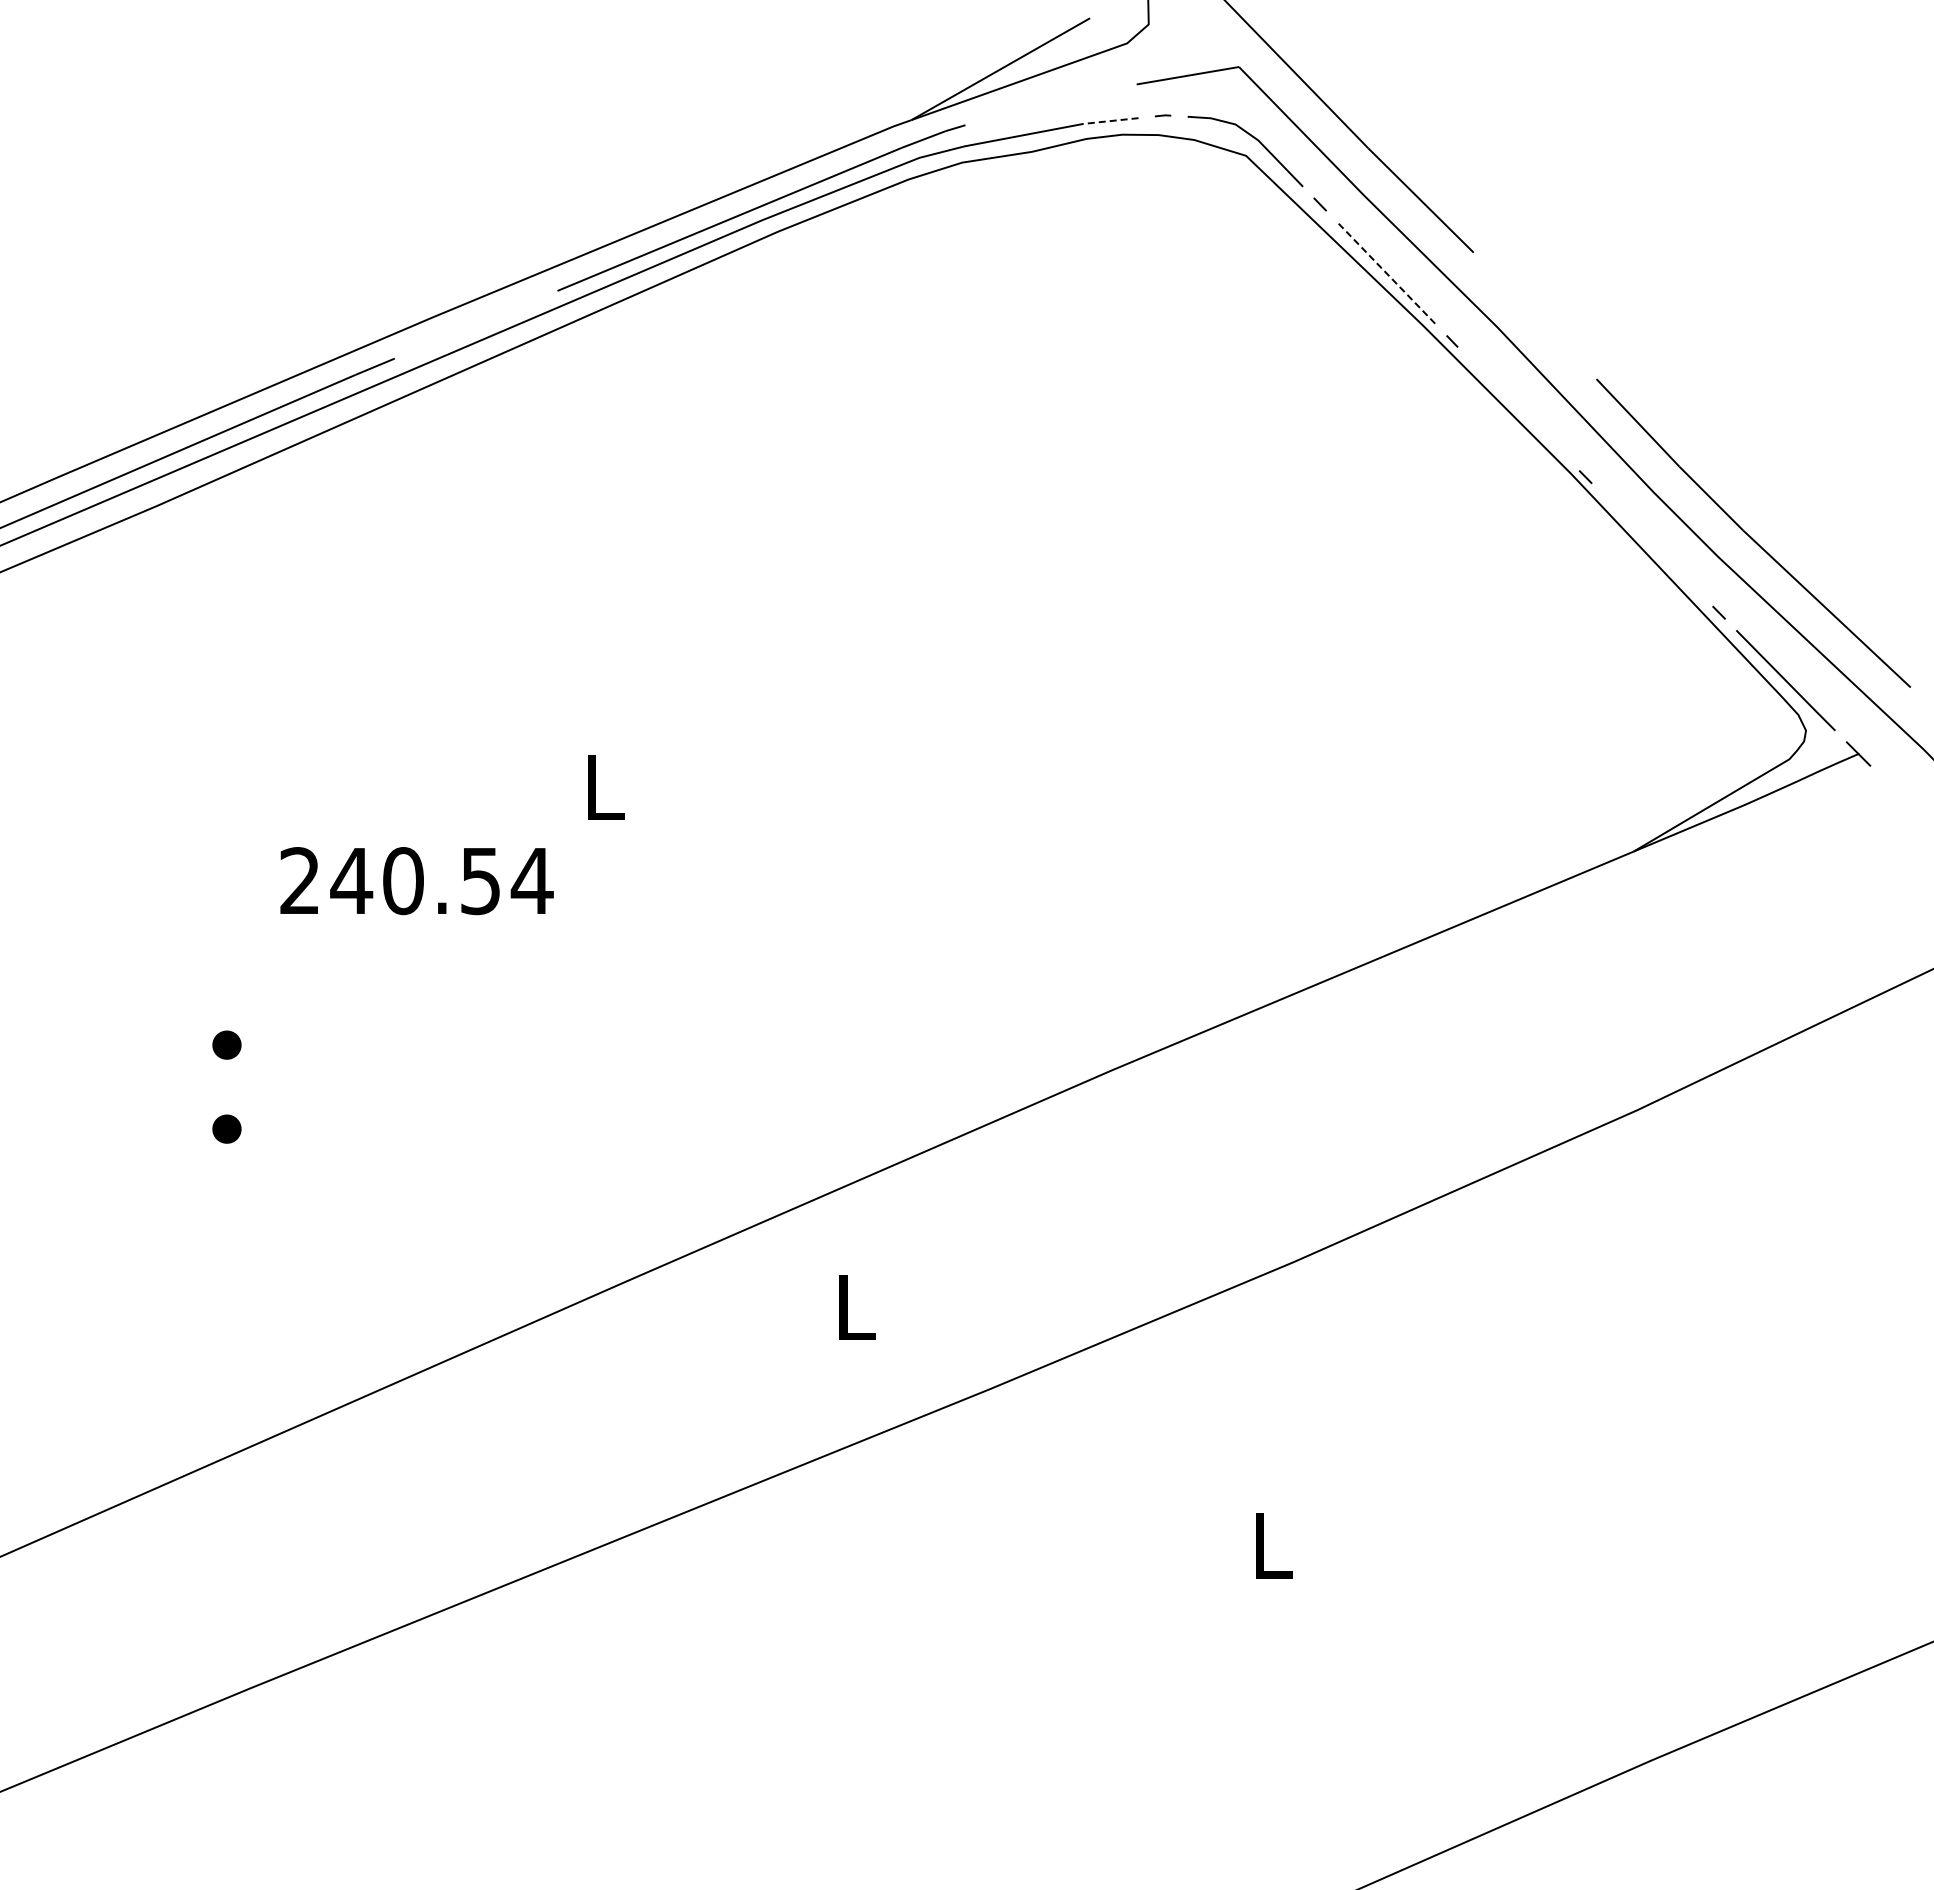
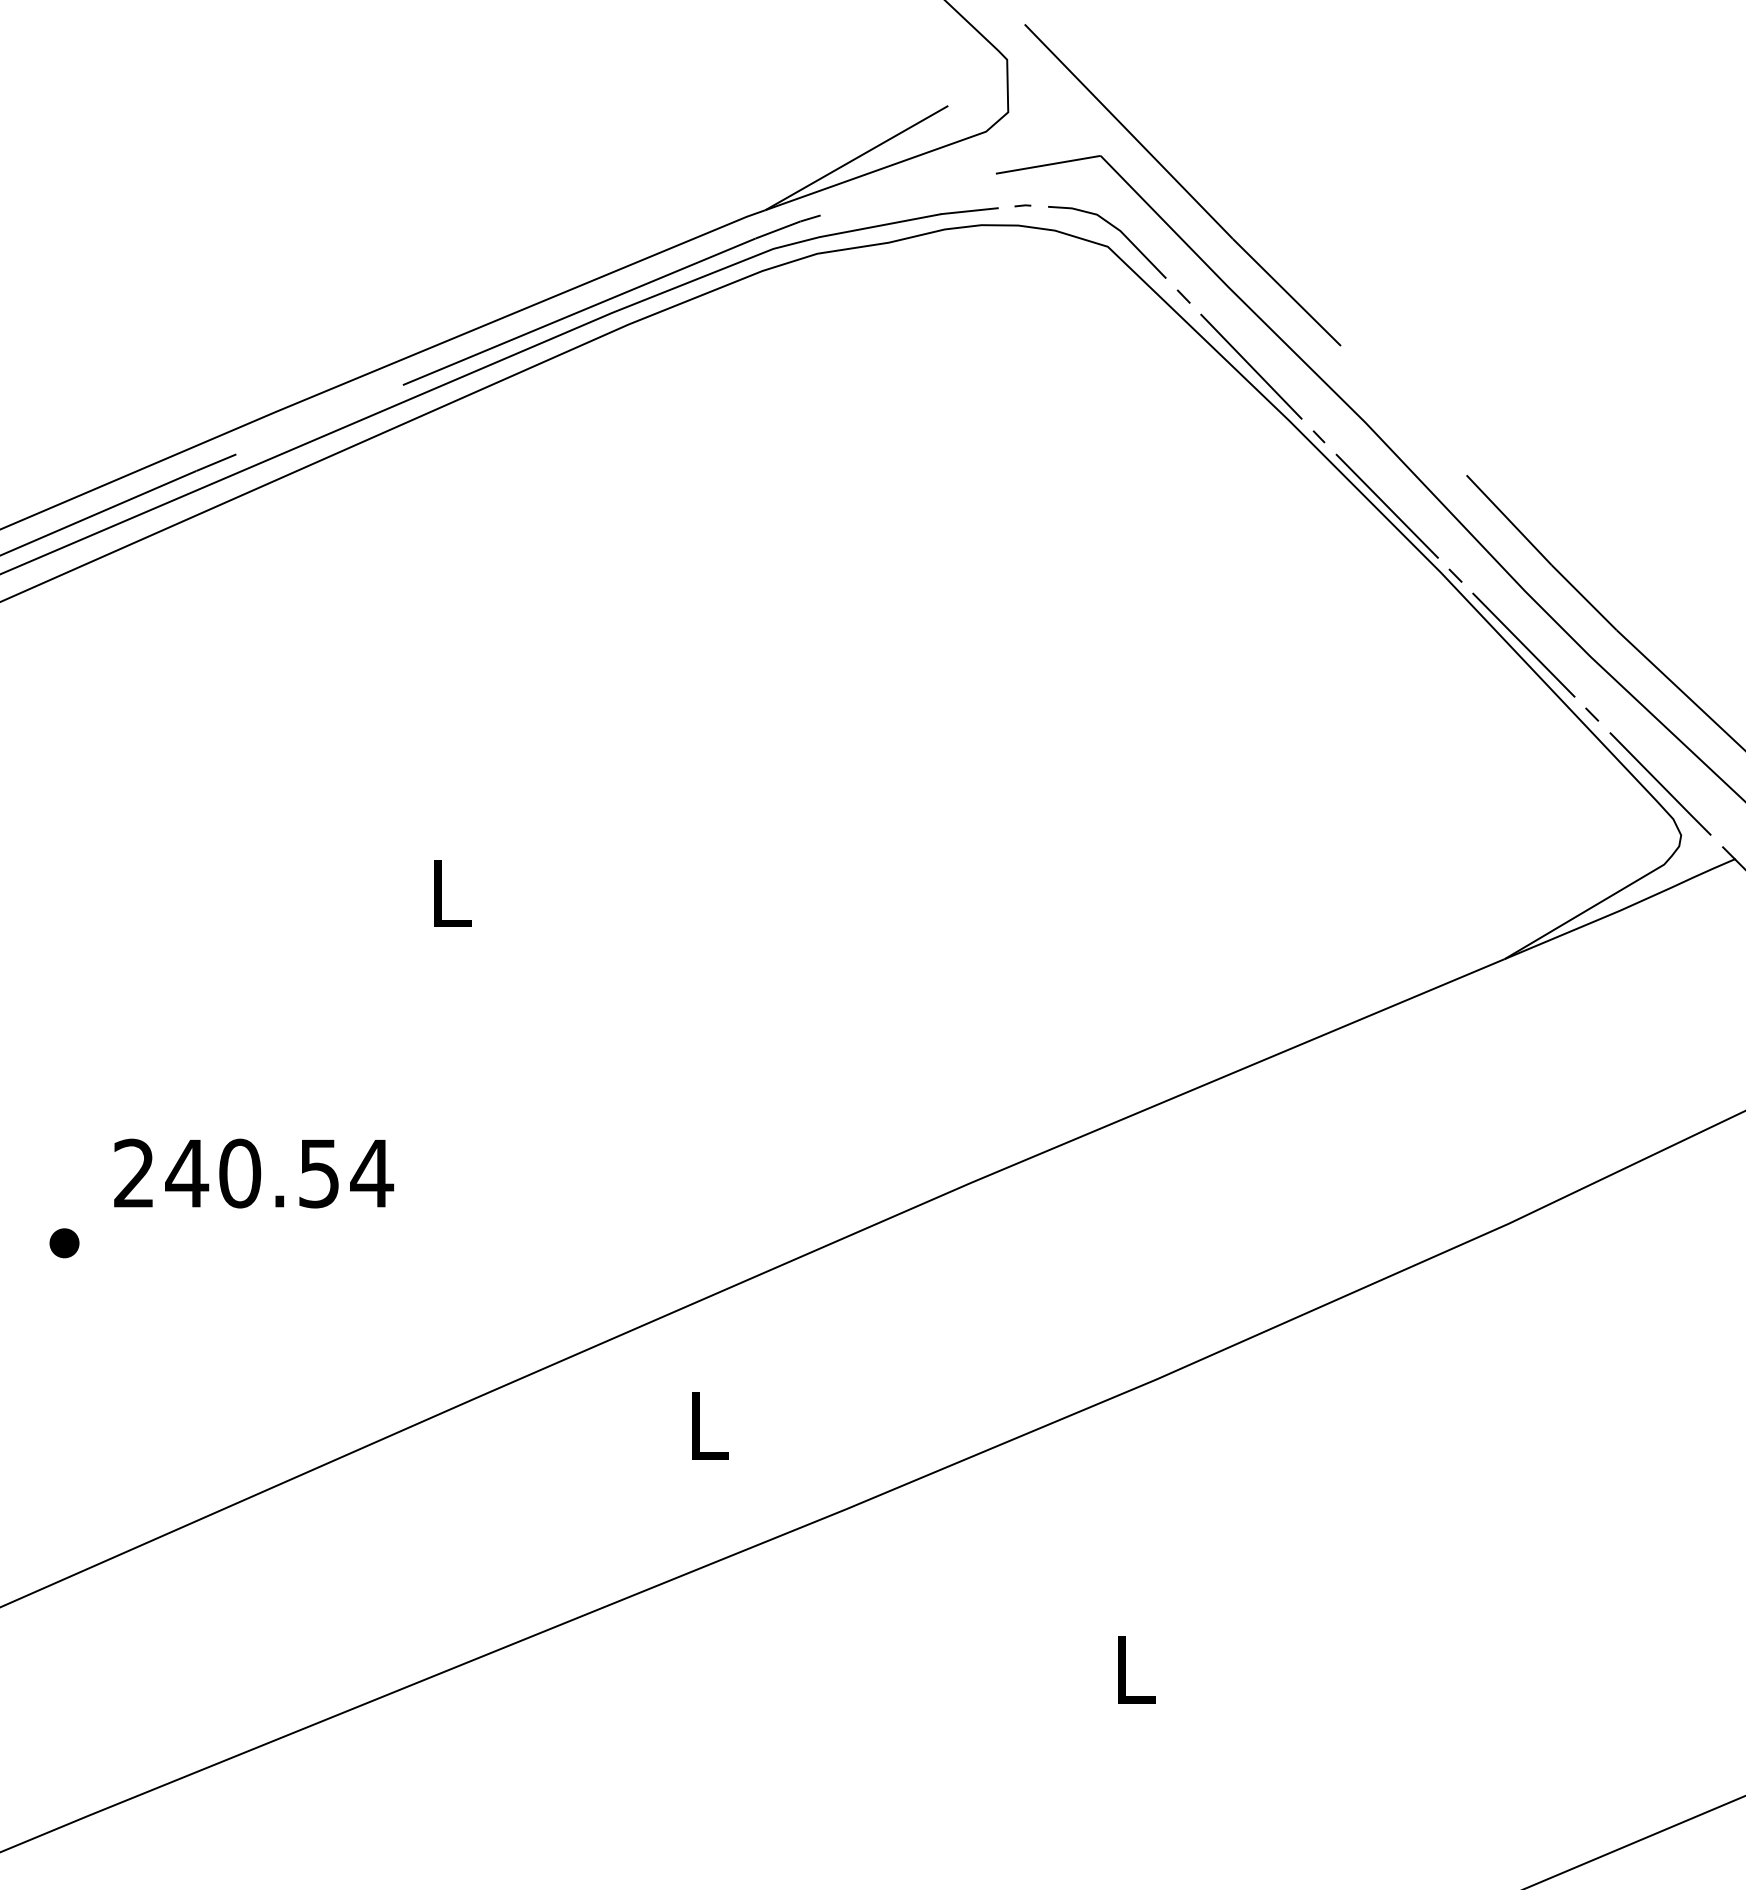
line: (1111, 121) -> (970, 211), dashed -> solid
line: (1385, 272) -> (1250, 366), dashed -> solid
line: (1518, 409) -> (1386, 506), added
line: (1651, 544) -> (1522, 644), added
text: (416, 881) -> (253, 1174), moved
part: (226, 1044) -> (64, 1156), removed

